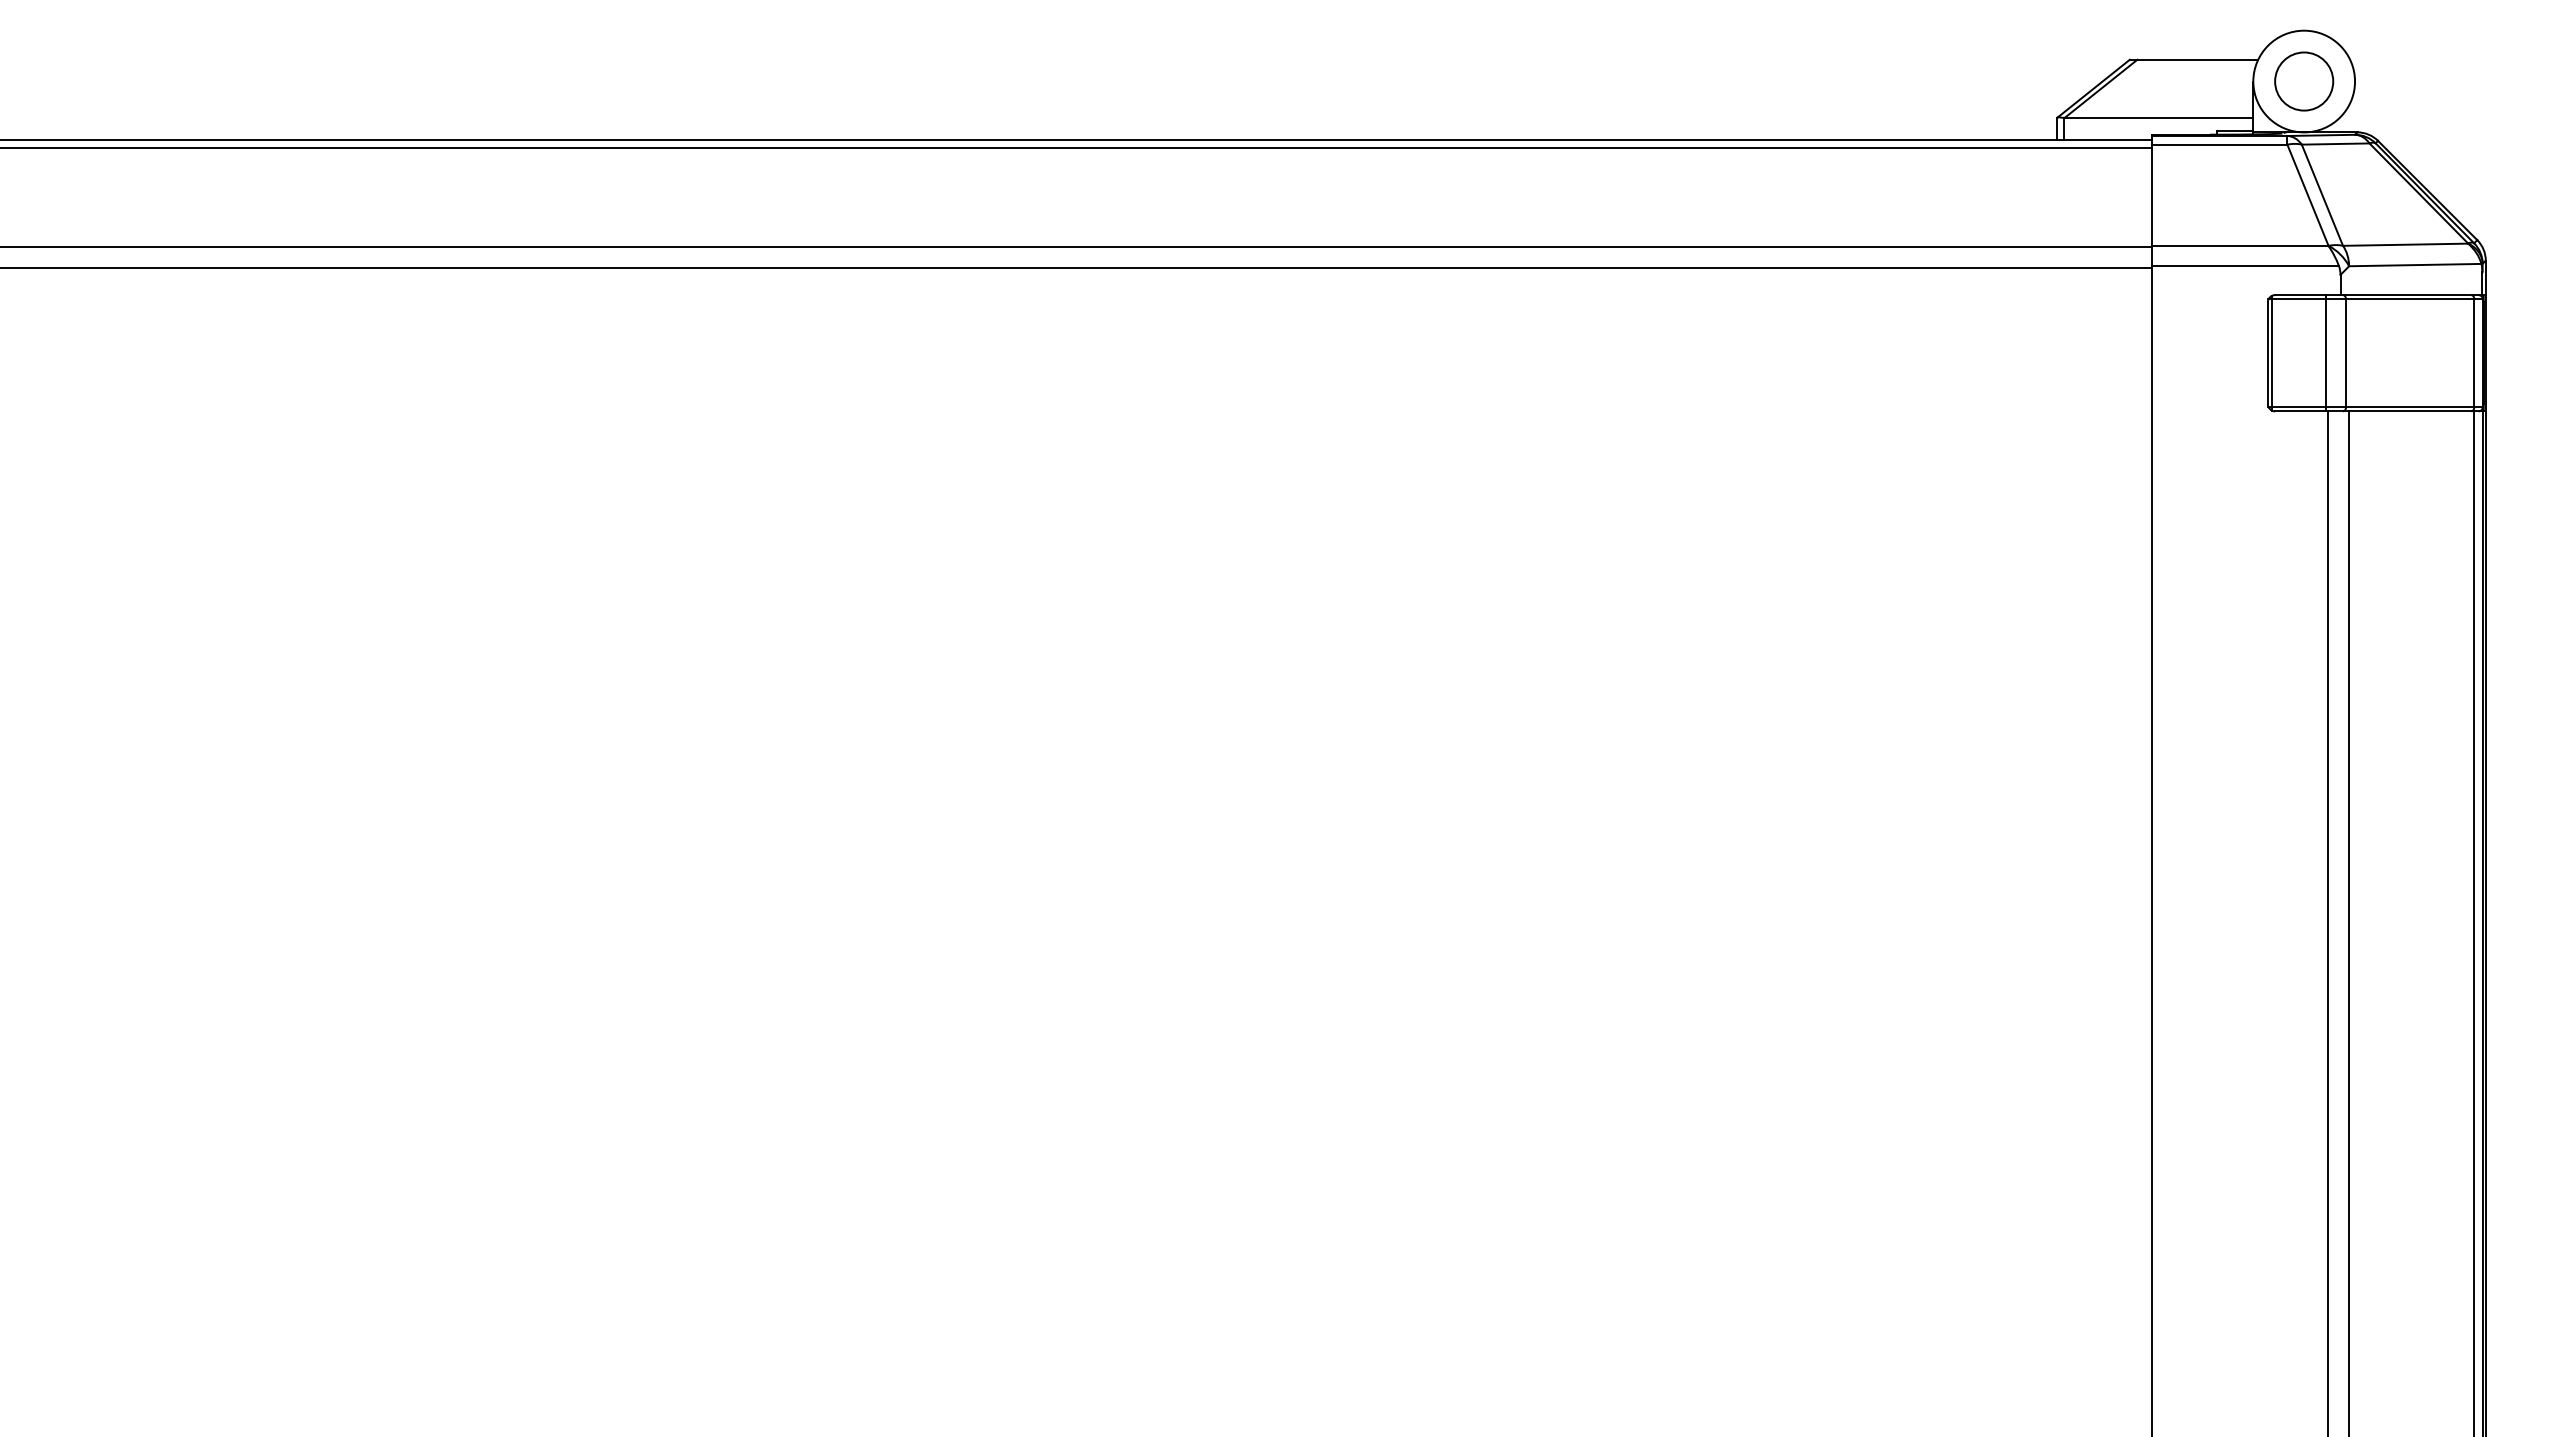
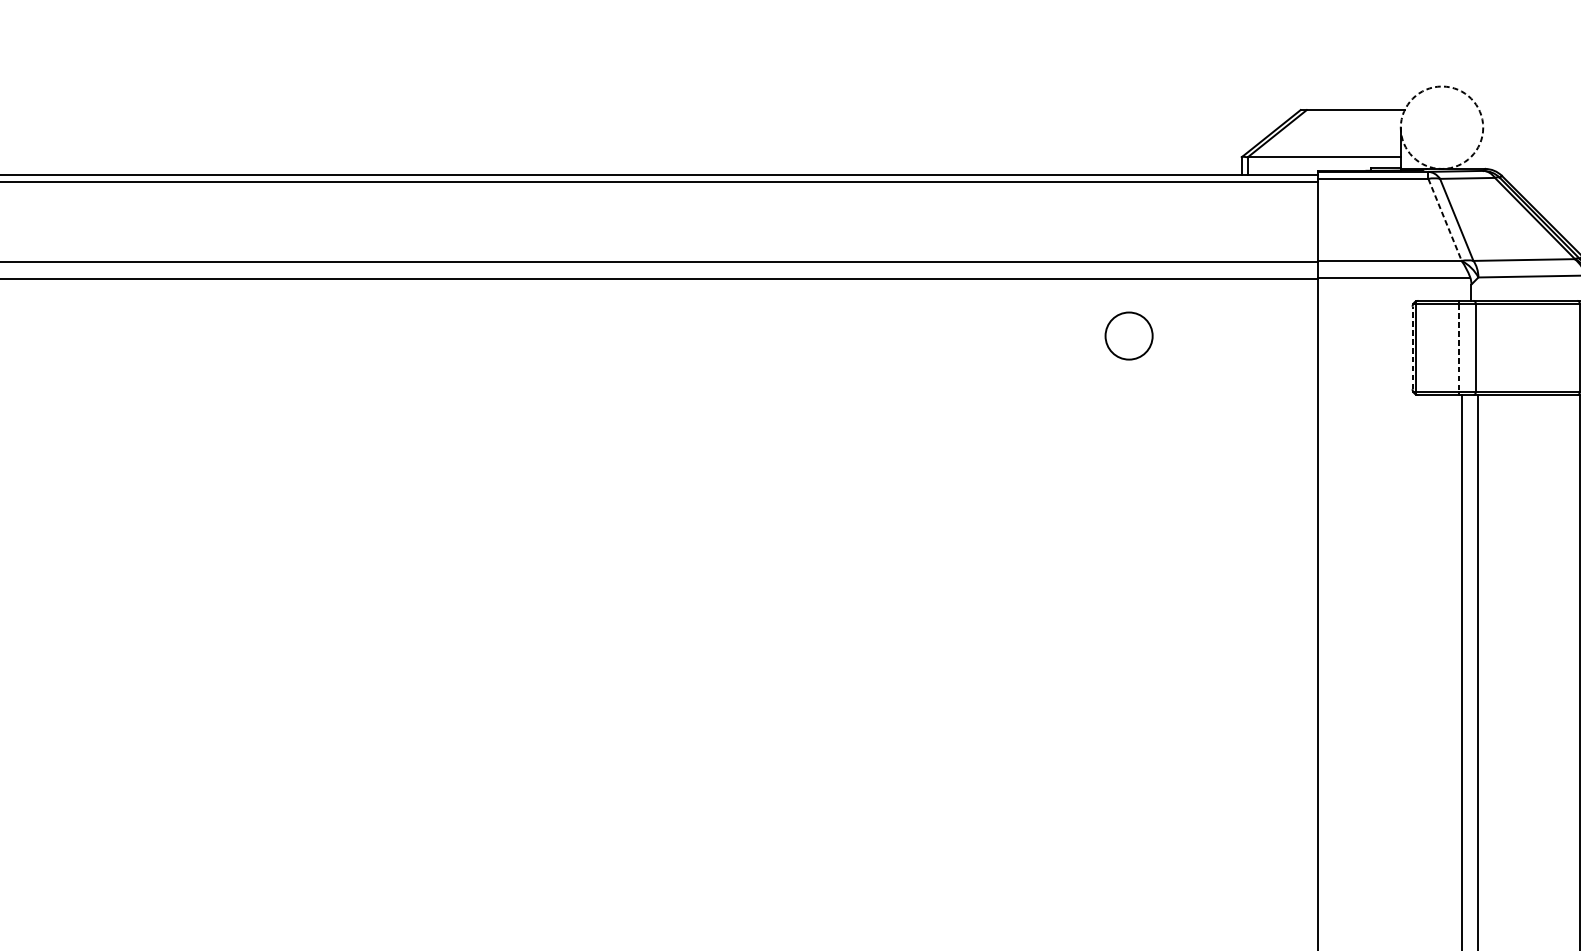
circle: (2304, 81) -> (1129, 336), moved
circle: (2304, 81) -> (1442, 127), solid -> dashed
line: (2307, 195) -> (1444, 220), solid -> dashed
line: (2267, 353) -> (1412, 348), solid -> dashed
line: (2325, 353) -> (1459, 348), solid -> dashed

